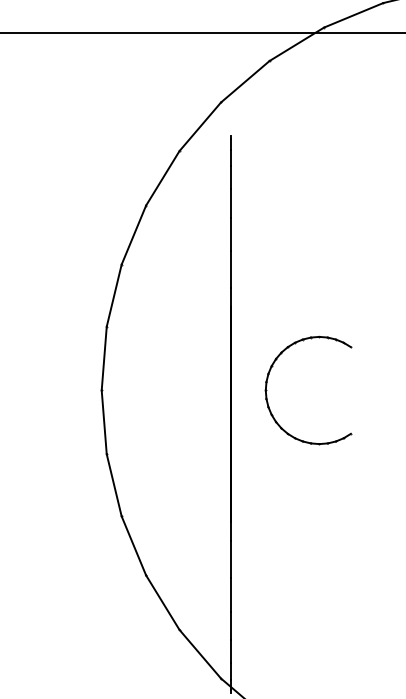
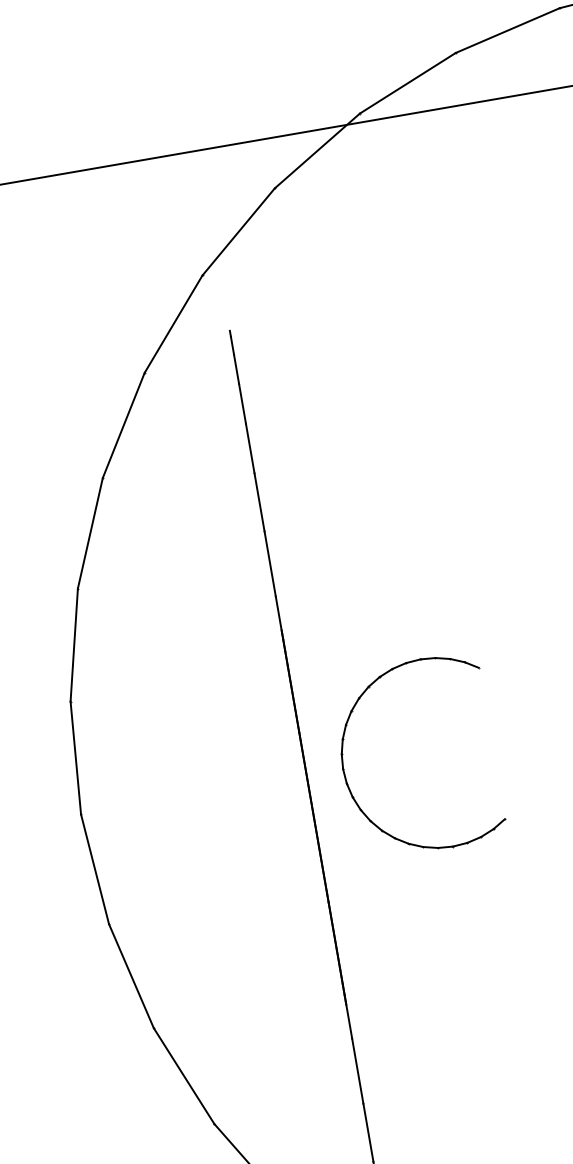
part: (267, 390) -> (346, 768), moved

